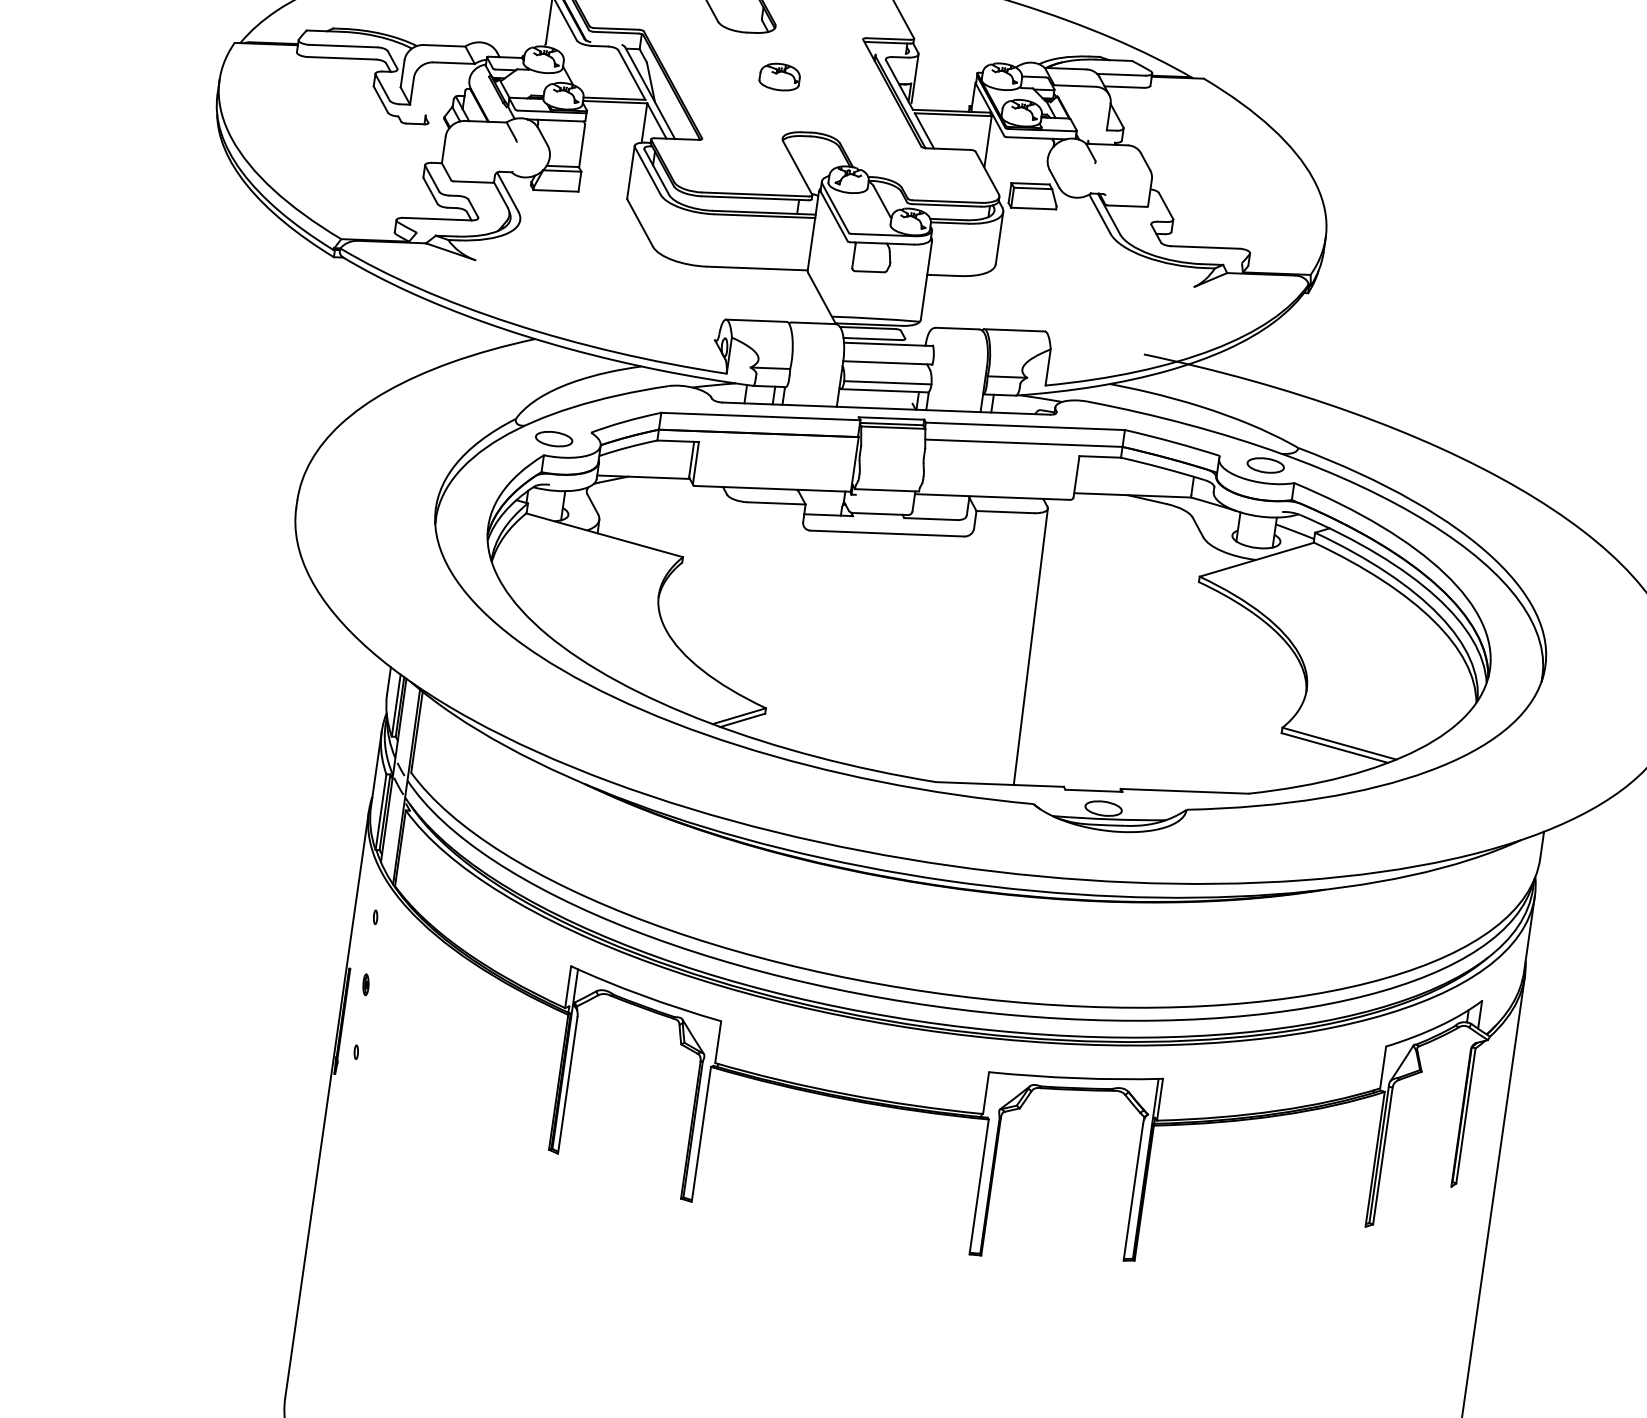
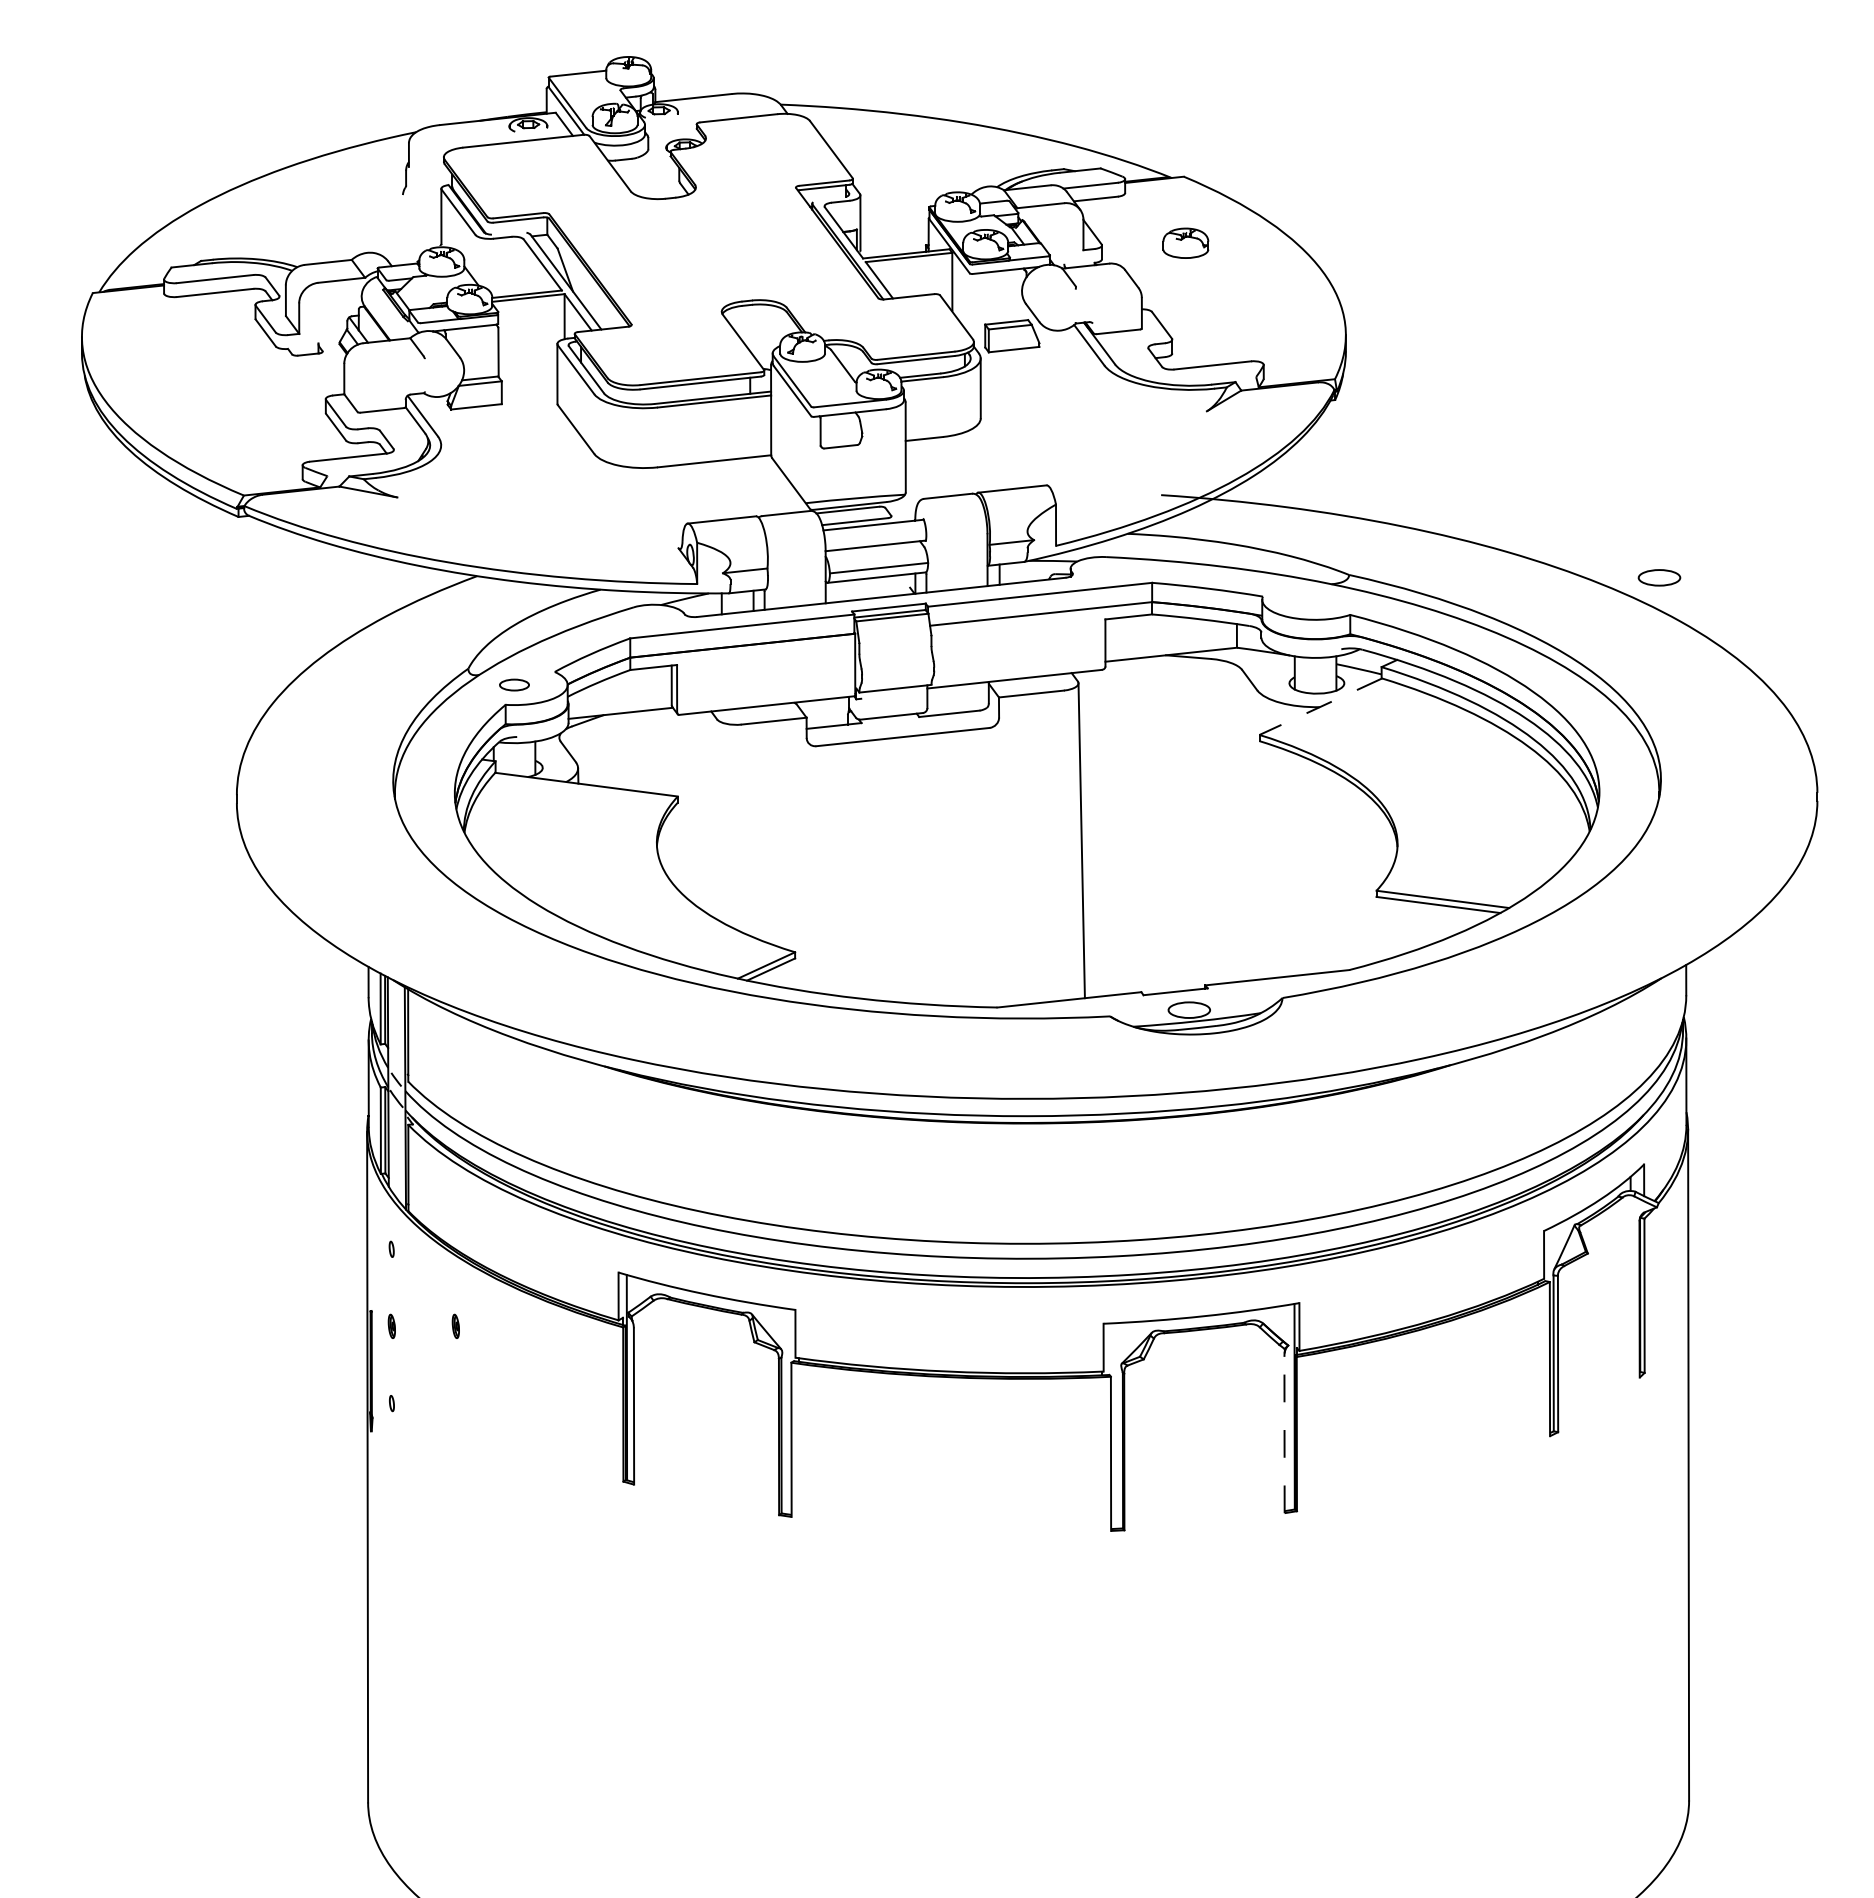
part: (779, 76) -> (1185, 242), moved
part: (554, 438) -> (514, 684), size x0.7
part: (1265, 465) -> (1659, 577), moved
line: (1256, 559) -> (1320, 706), solid -> dashed
part: (421, 992) -> (455, 1325), added
line: (1133, 1191) -> (1284, 1434), solid -> dashed

